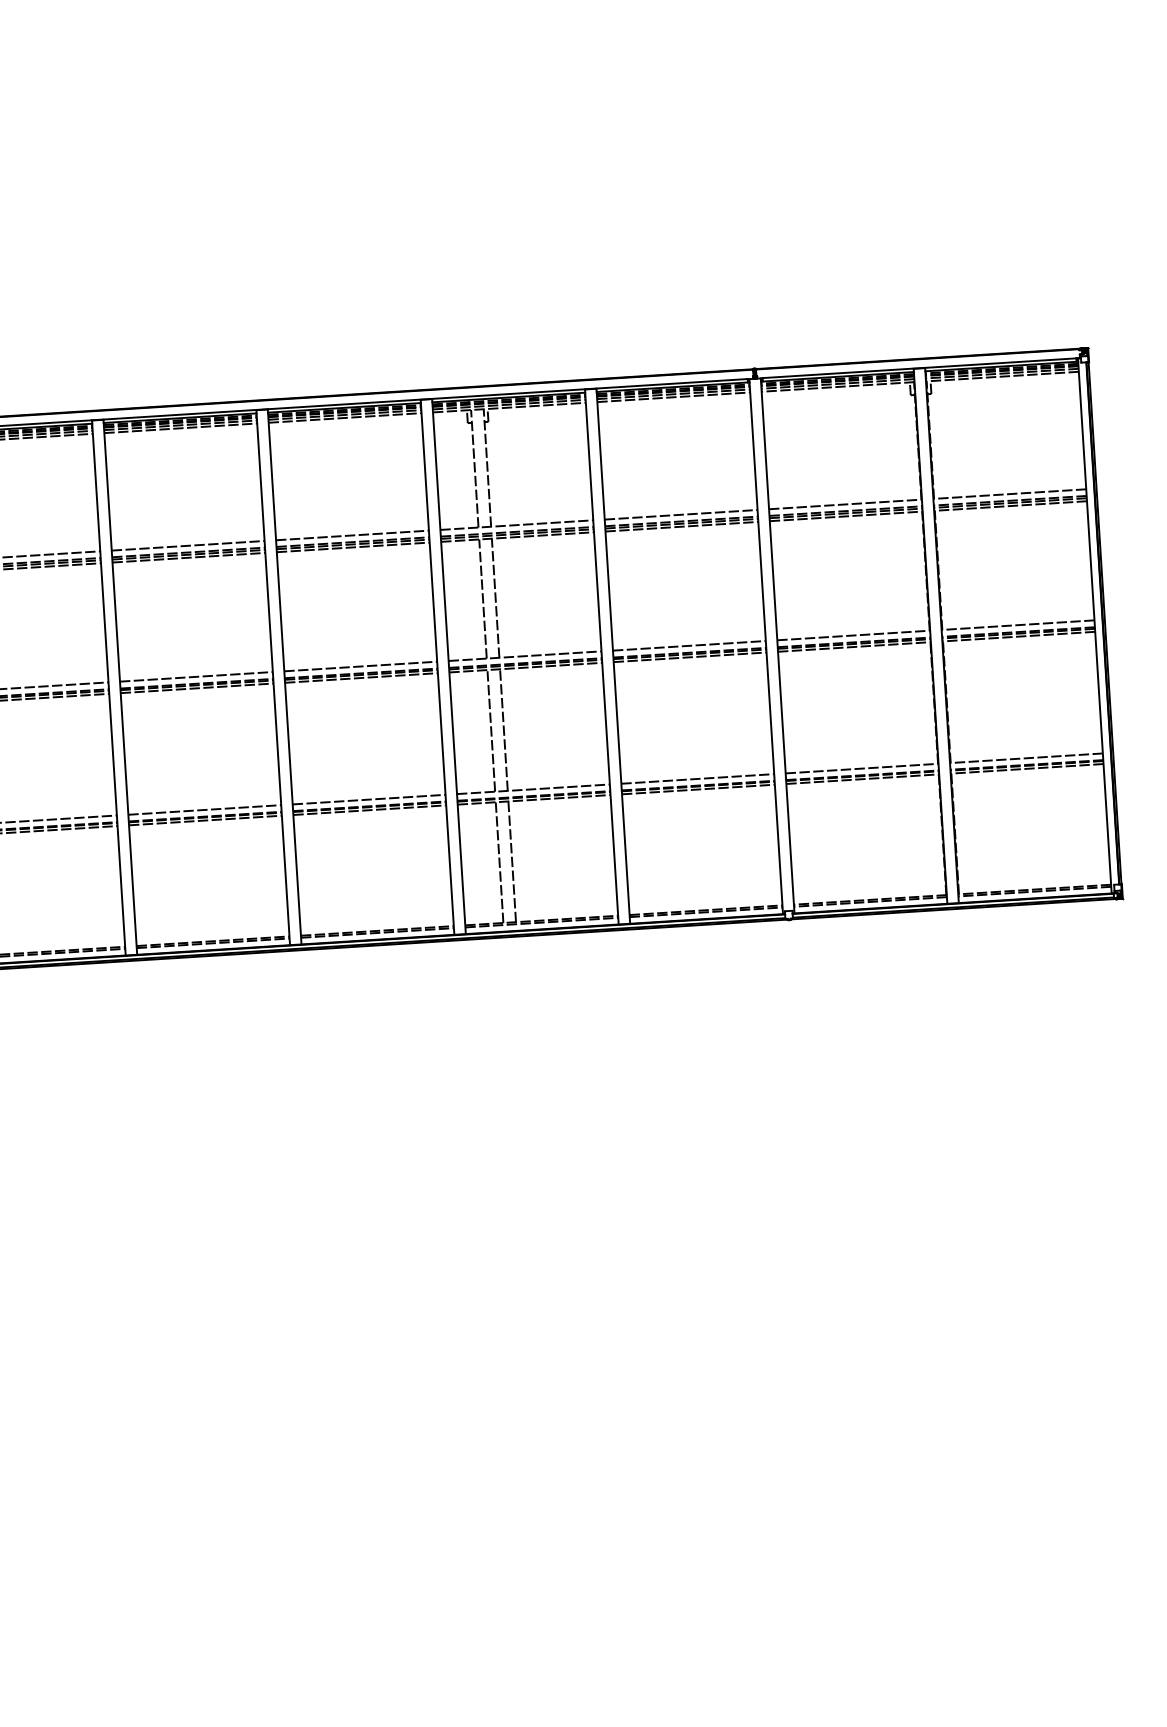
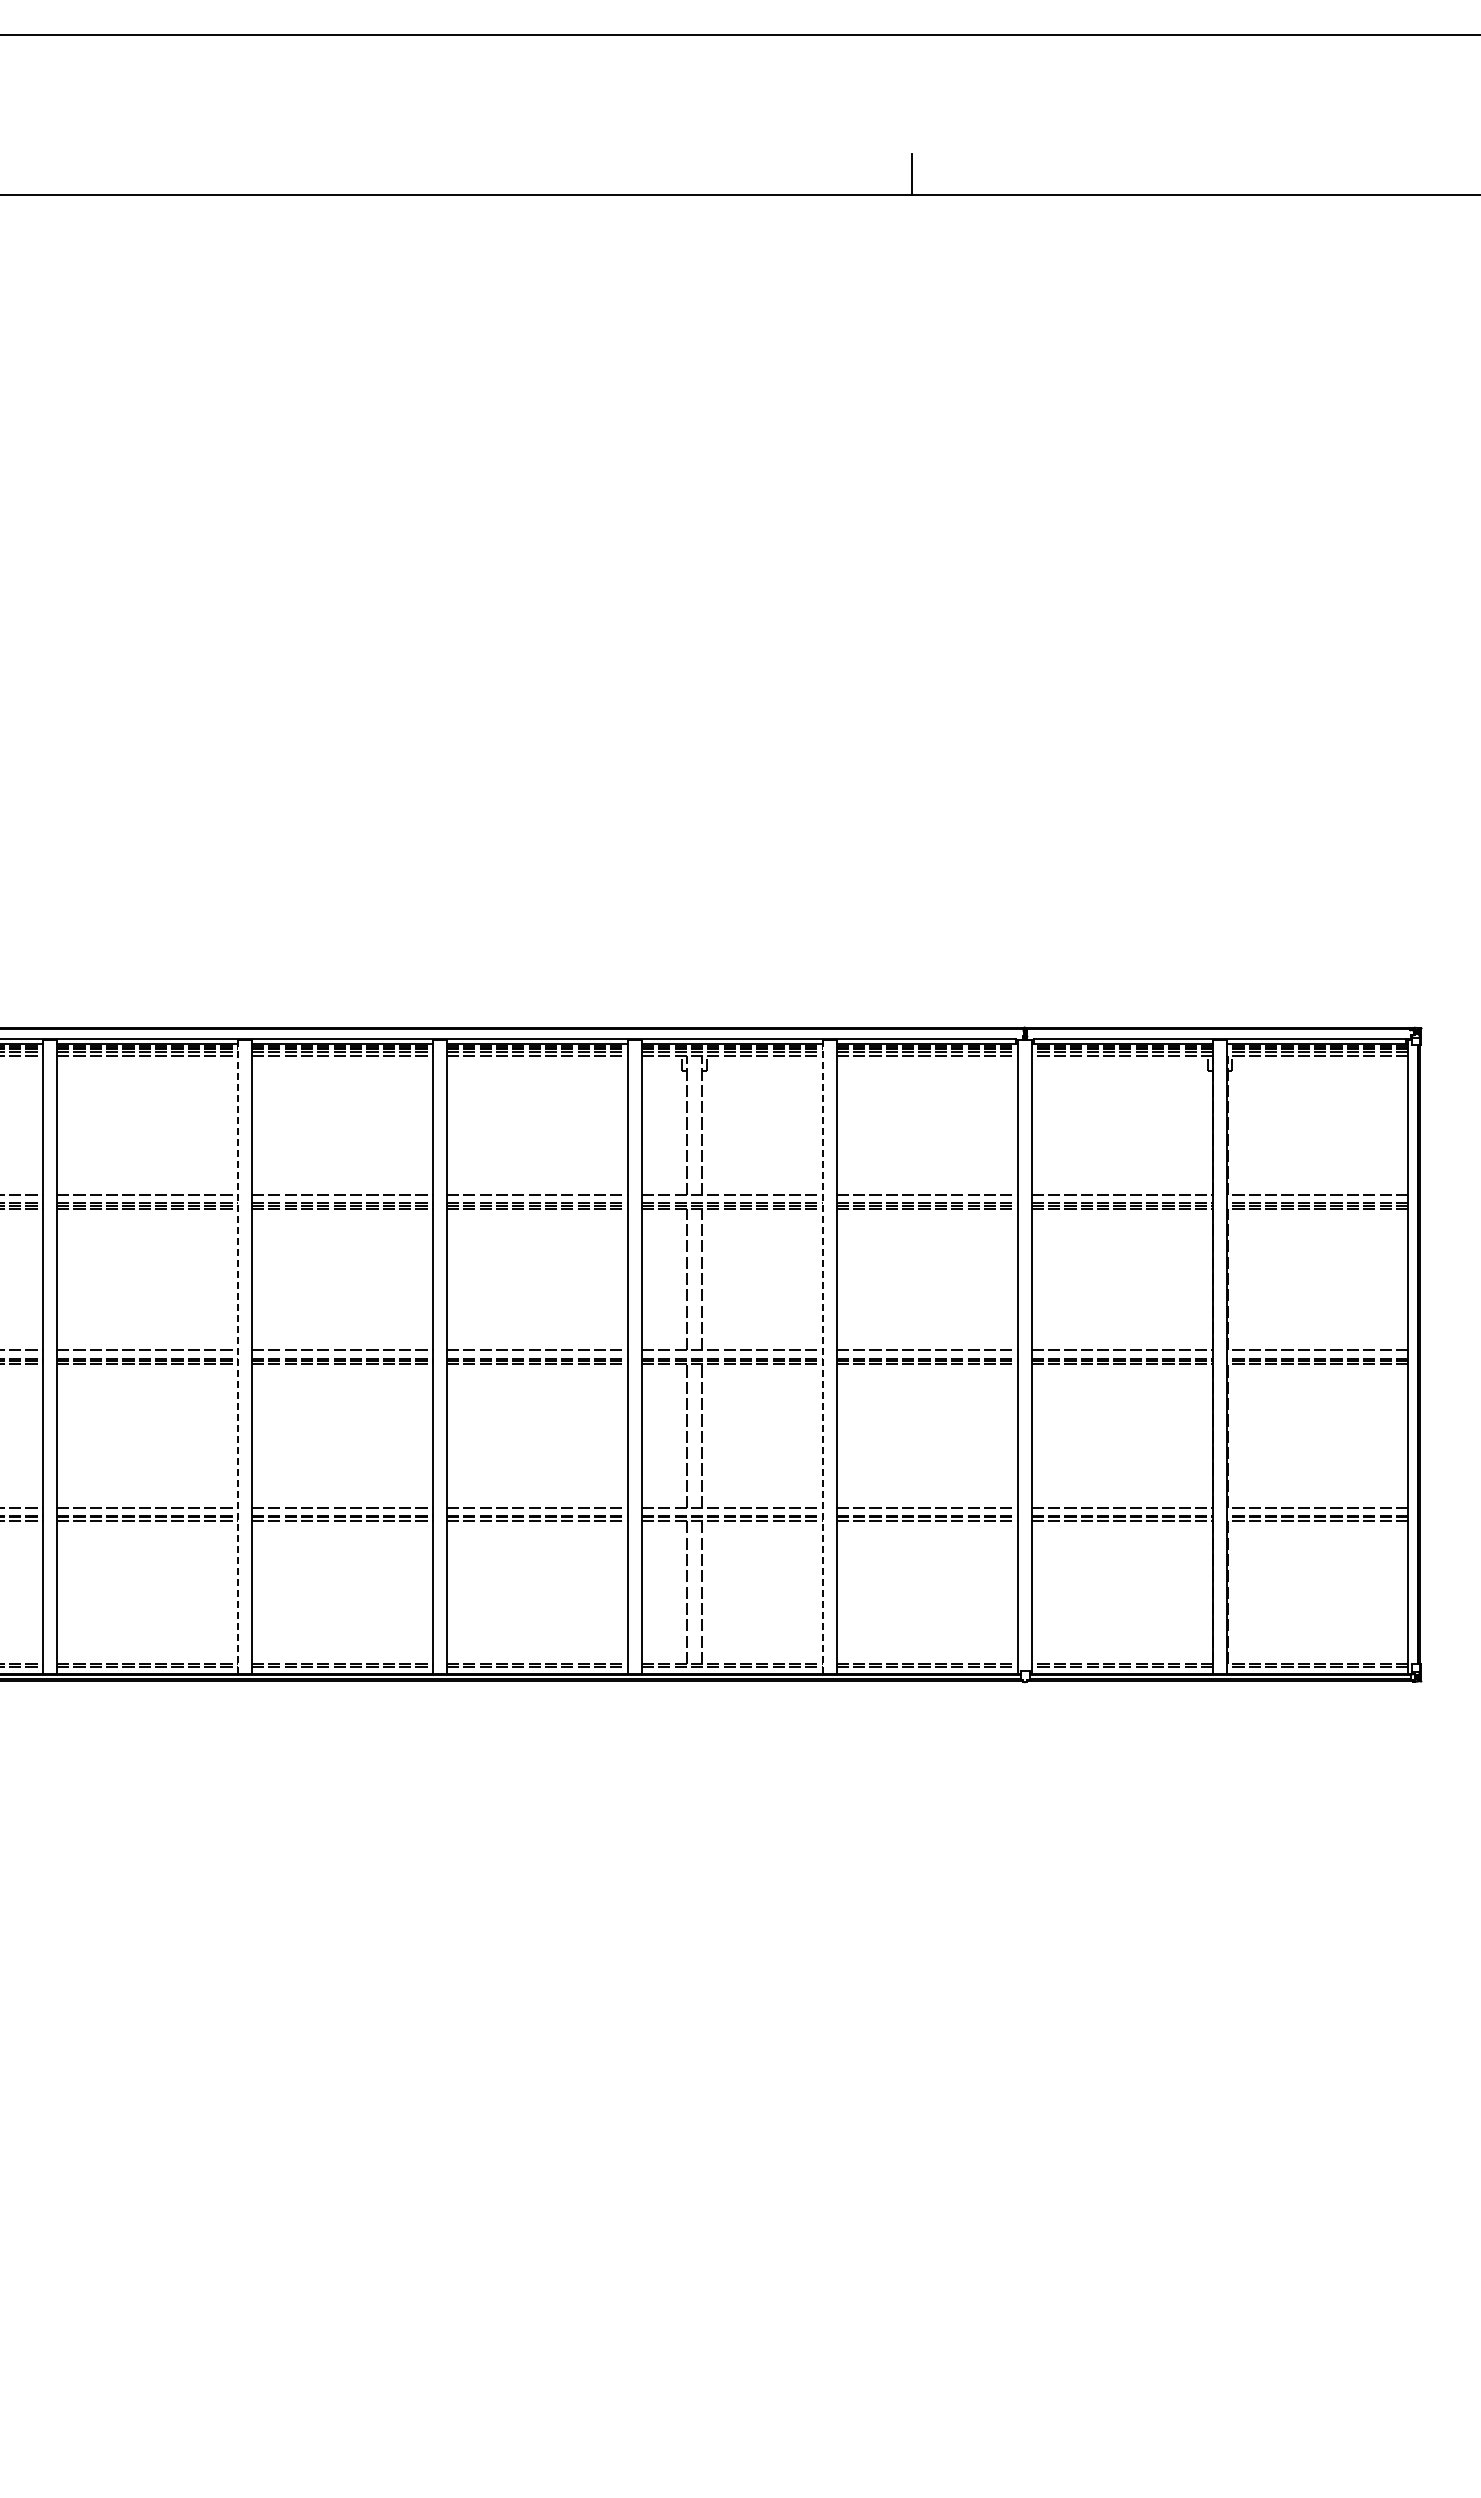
line: (602, 656) -> (823, 1356), solid -> dashed
line: (109, 687) -> (238, 1356), solid -> dashed

